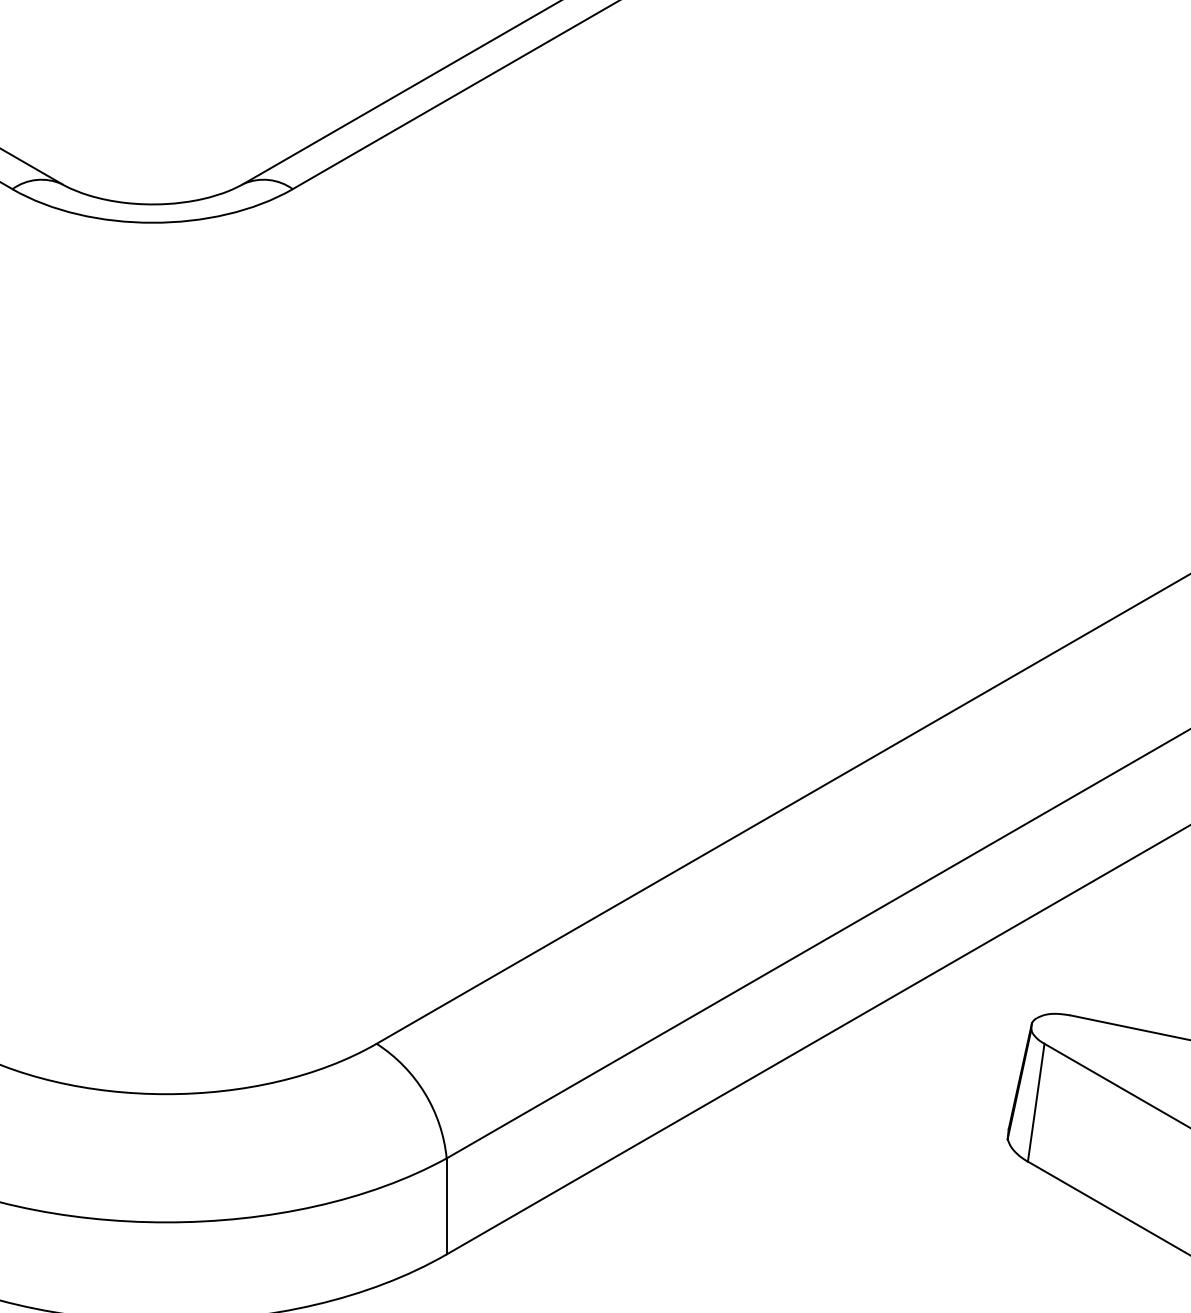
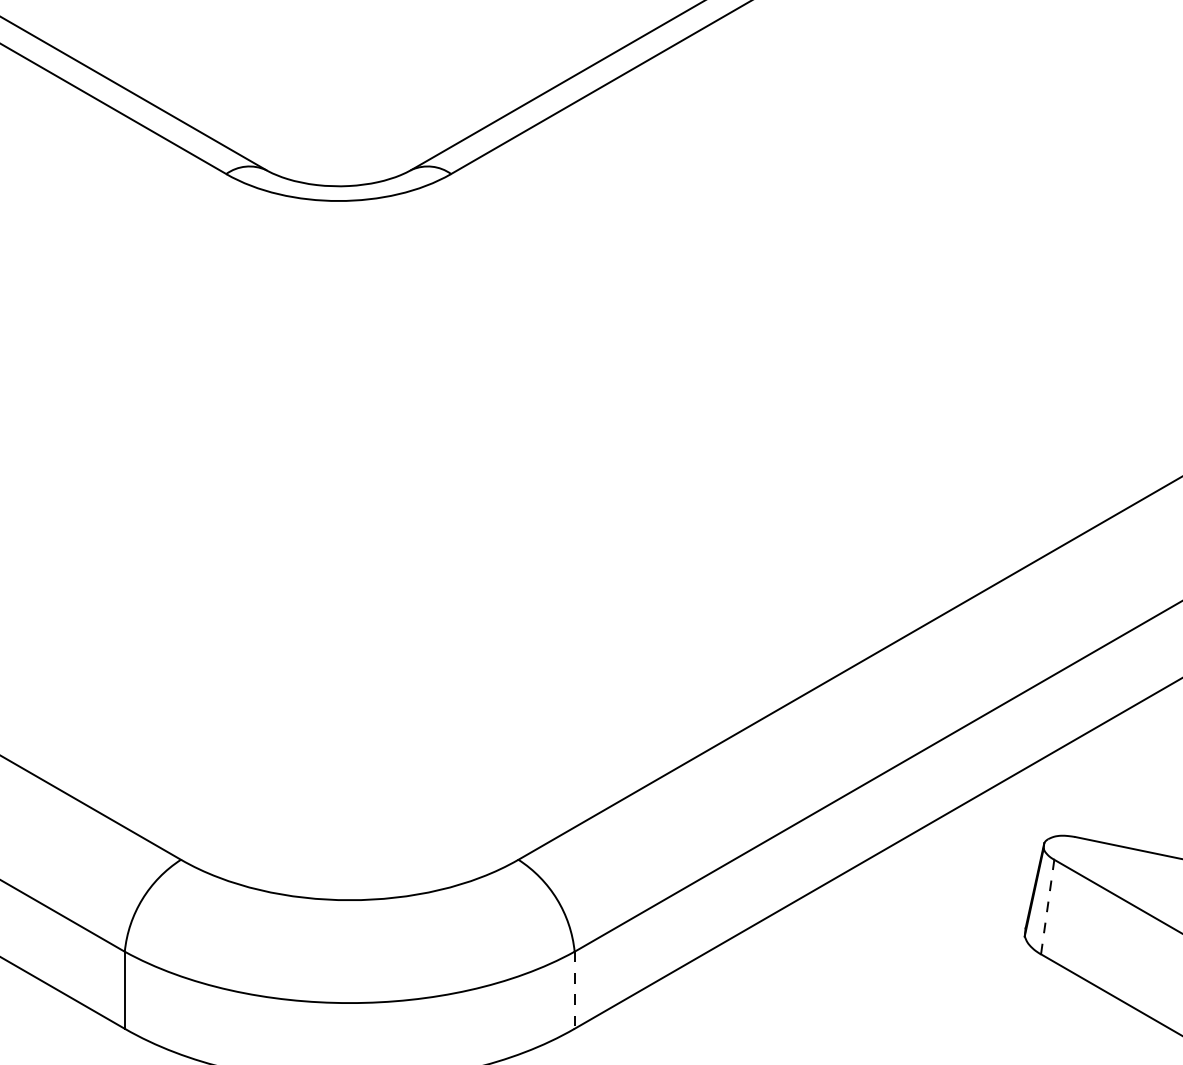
line: (1035, 1103) -> (1047, 907), solid -> dashed
line: (446, 1206) -> (574, 990), solid -> dashed

